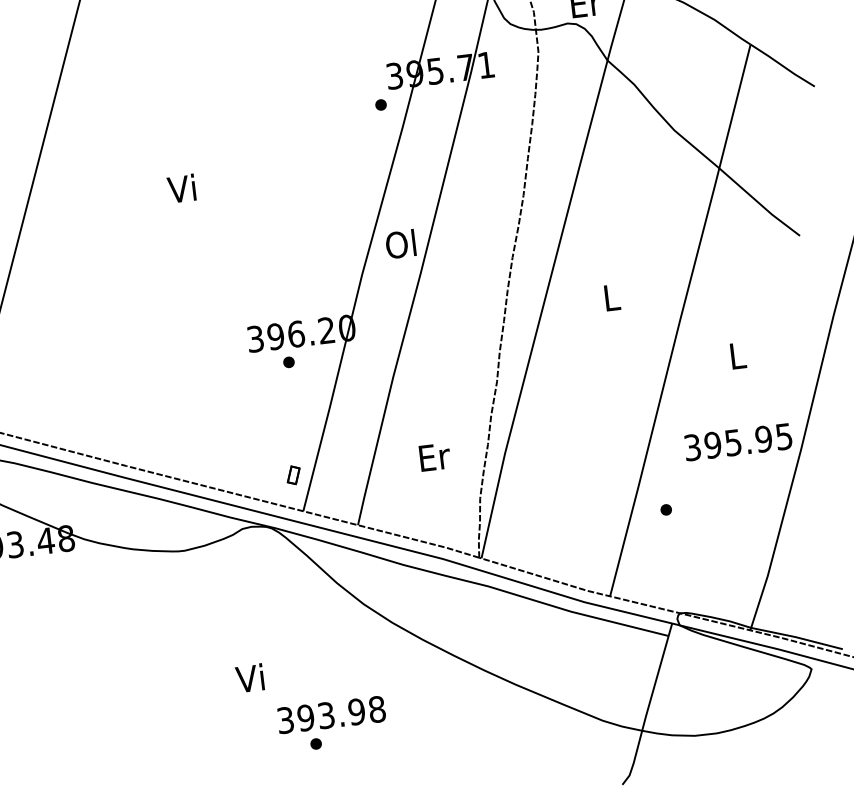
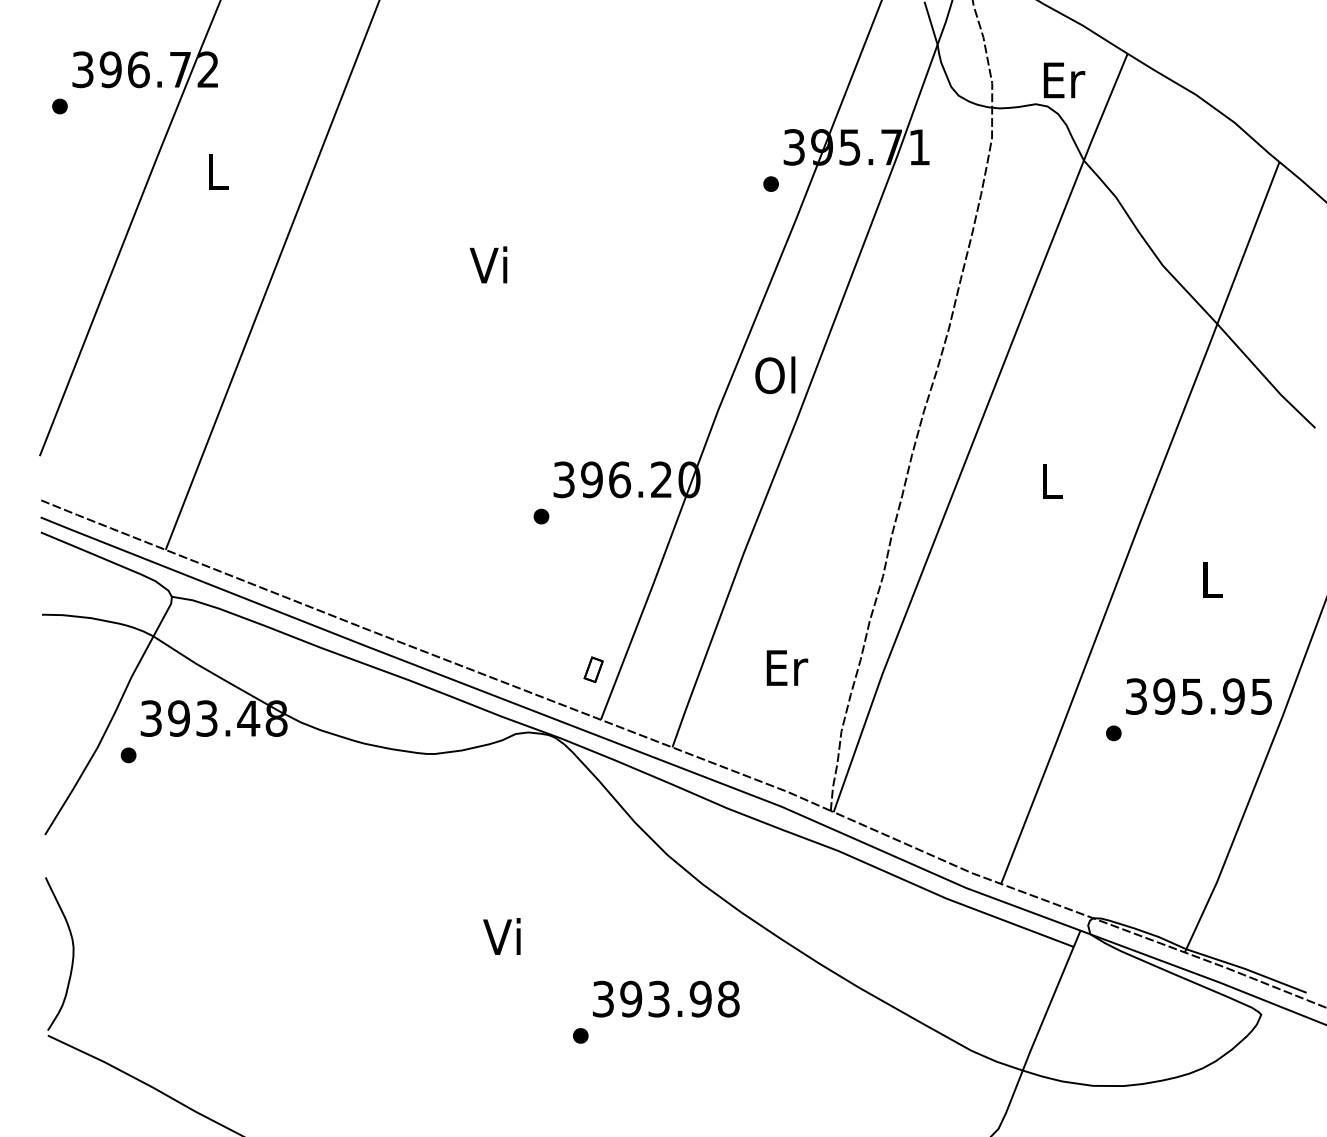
part: (288, 362) -> (541, 516), moved
part: (666, 510) -> (1113, 733), moved
text: (331, 714) -> (666, 998), moved

